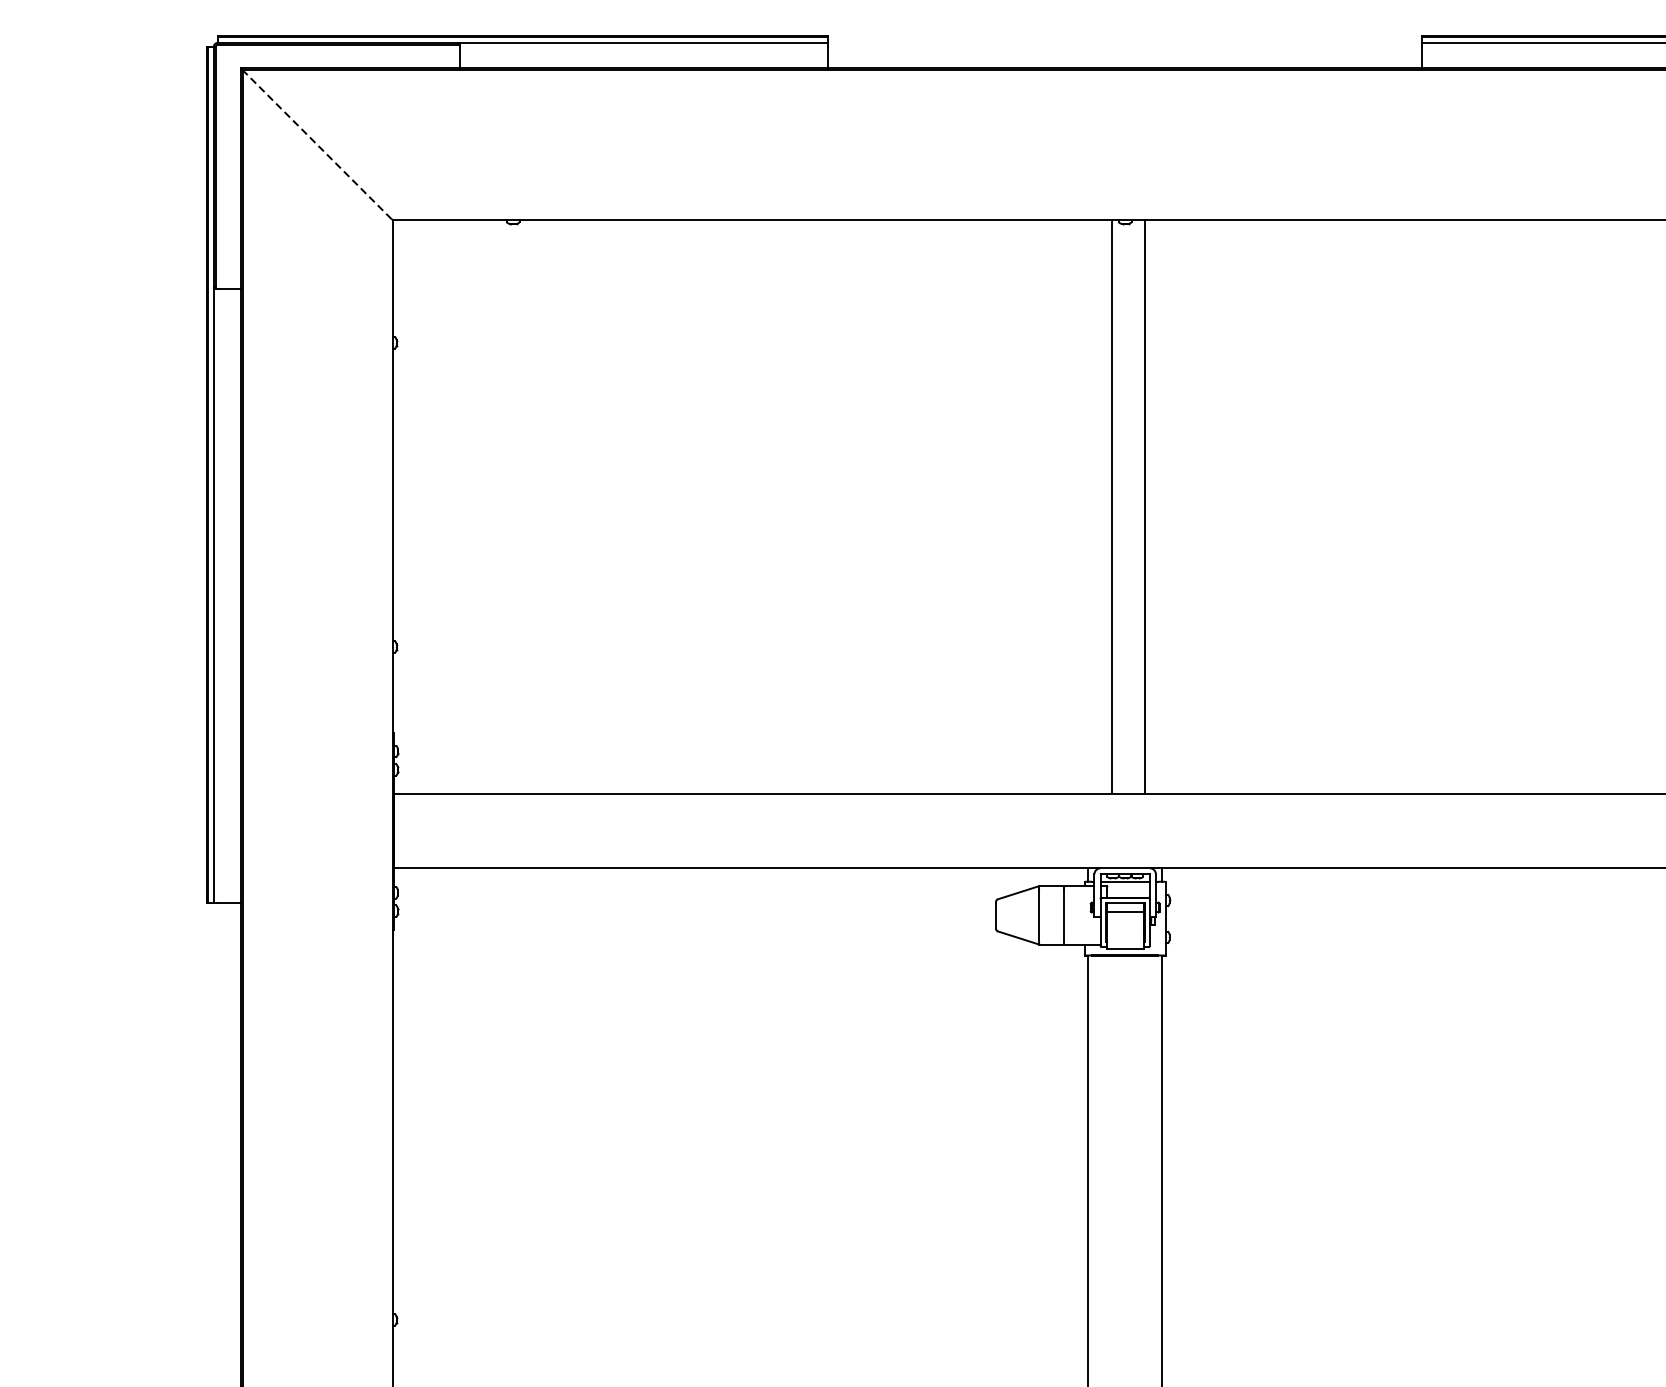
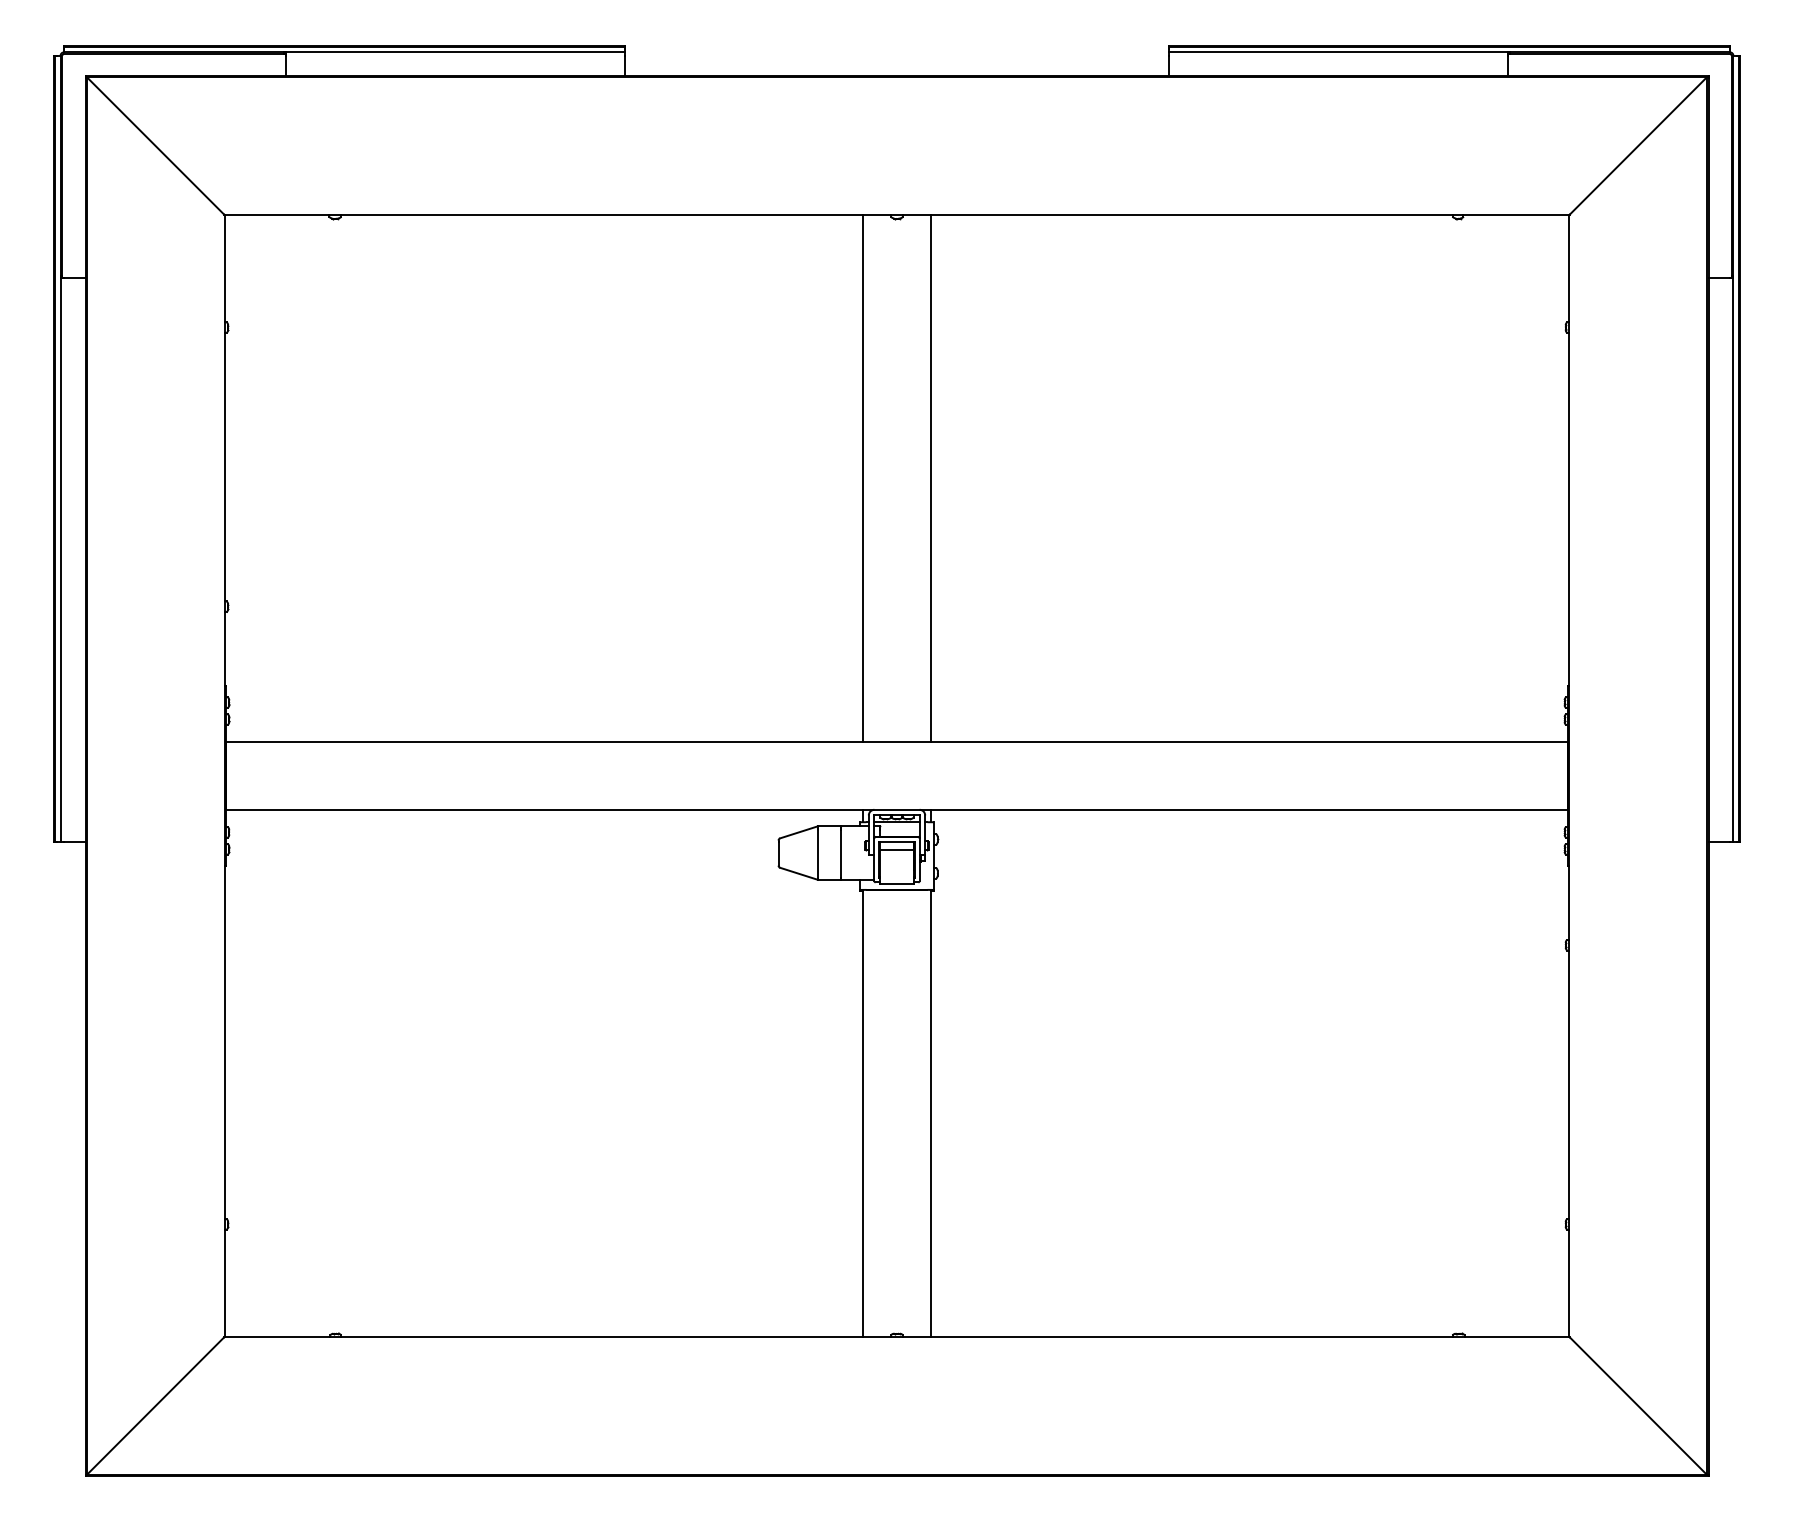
line: (317, 144) -> (155, 145), dashed -> solid
line: (1111, 507) -> (930, 478), moved
line: (1145, 507) -> (863, 478), moved

